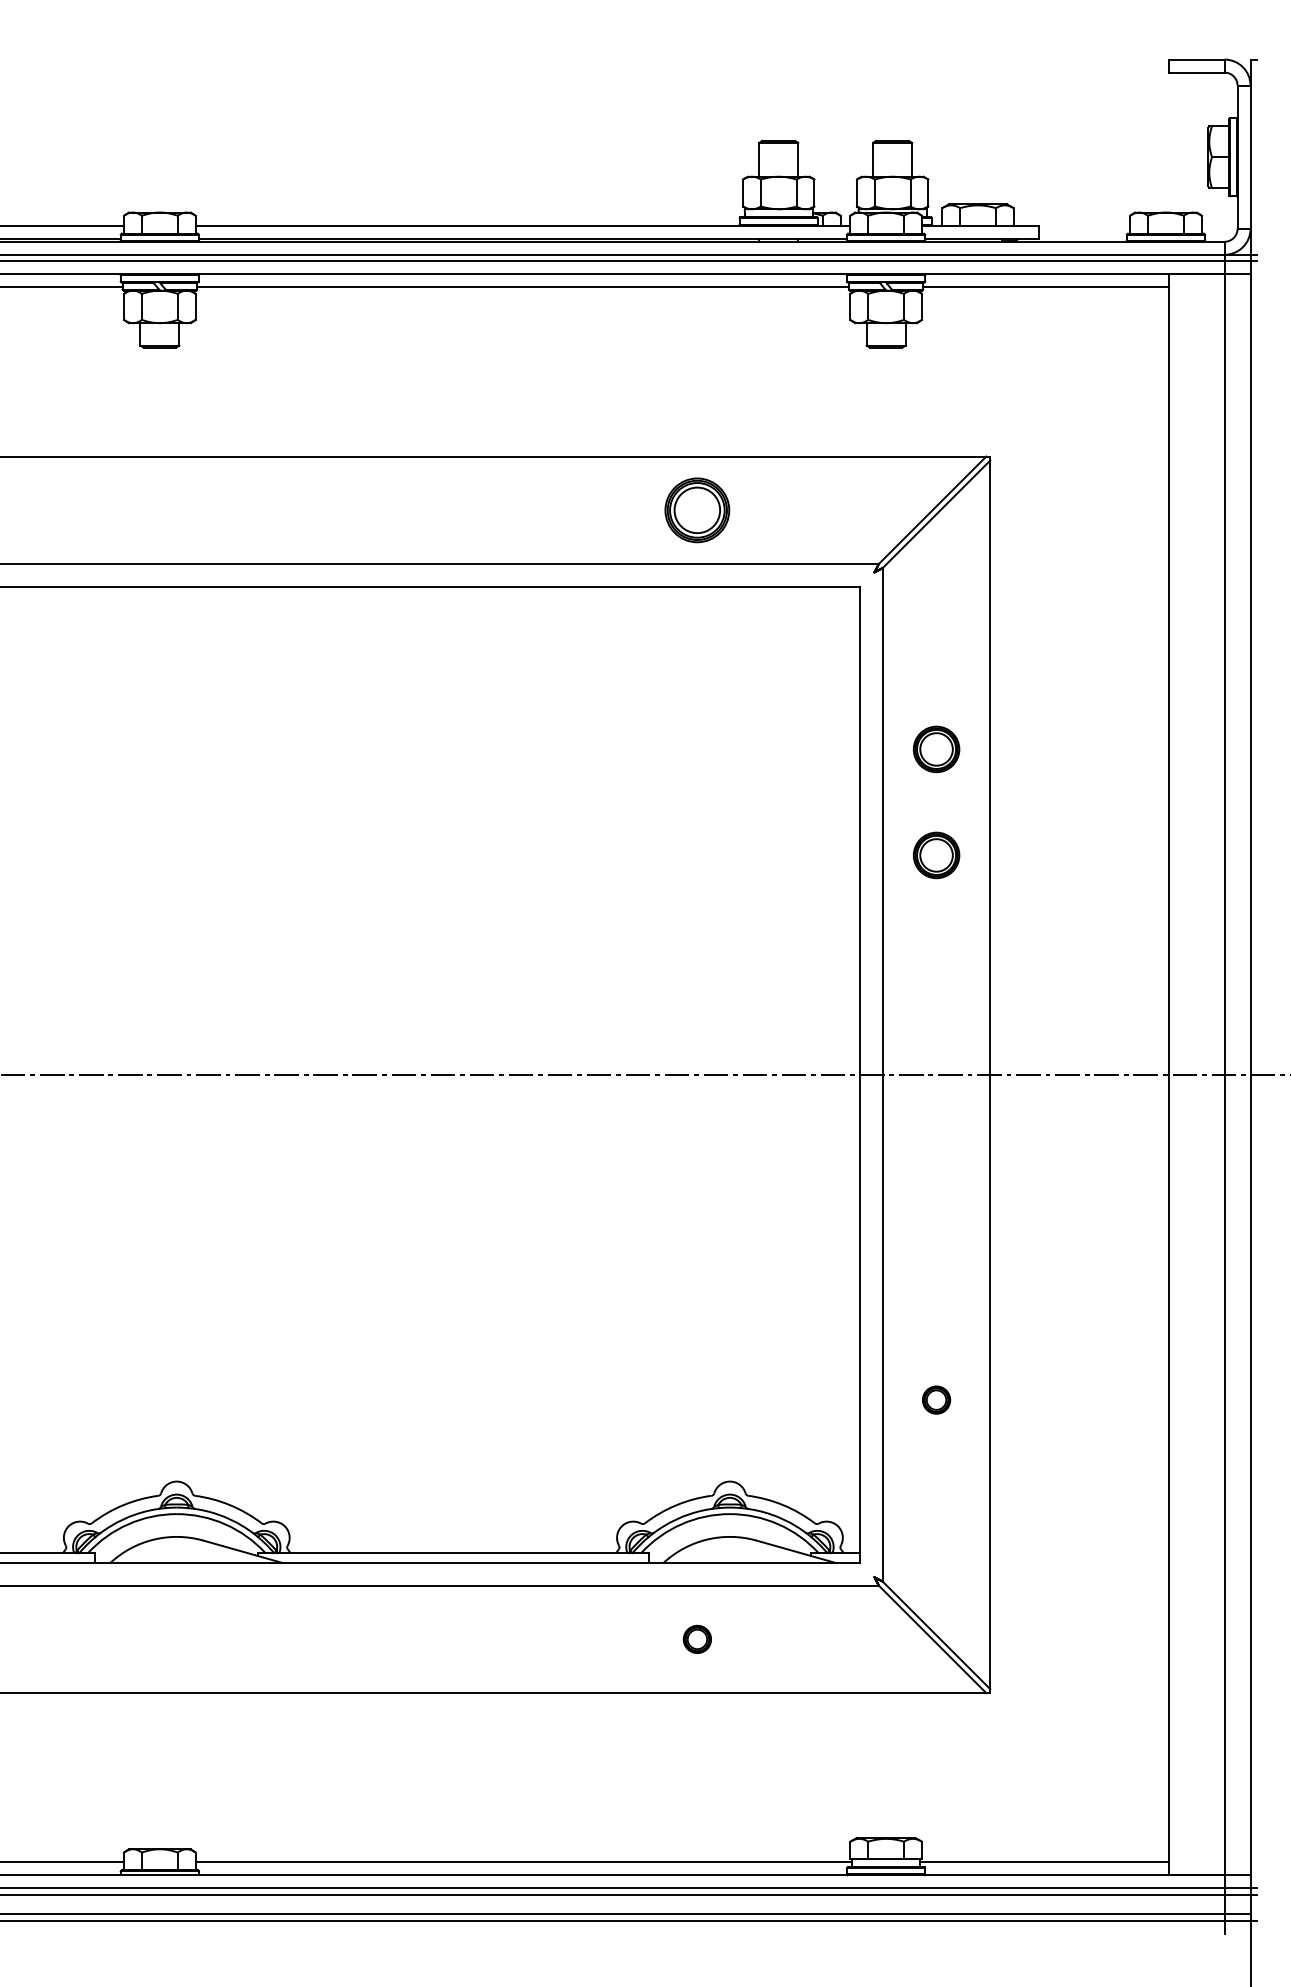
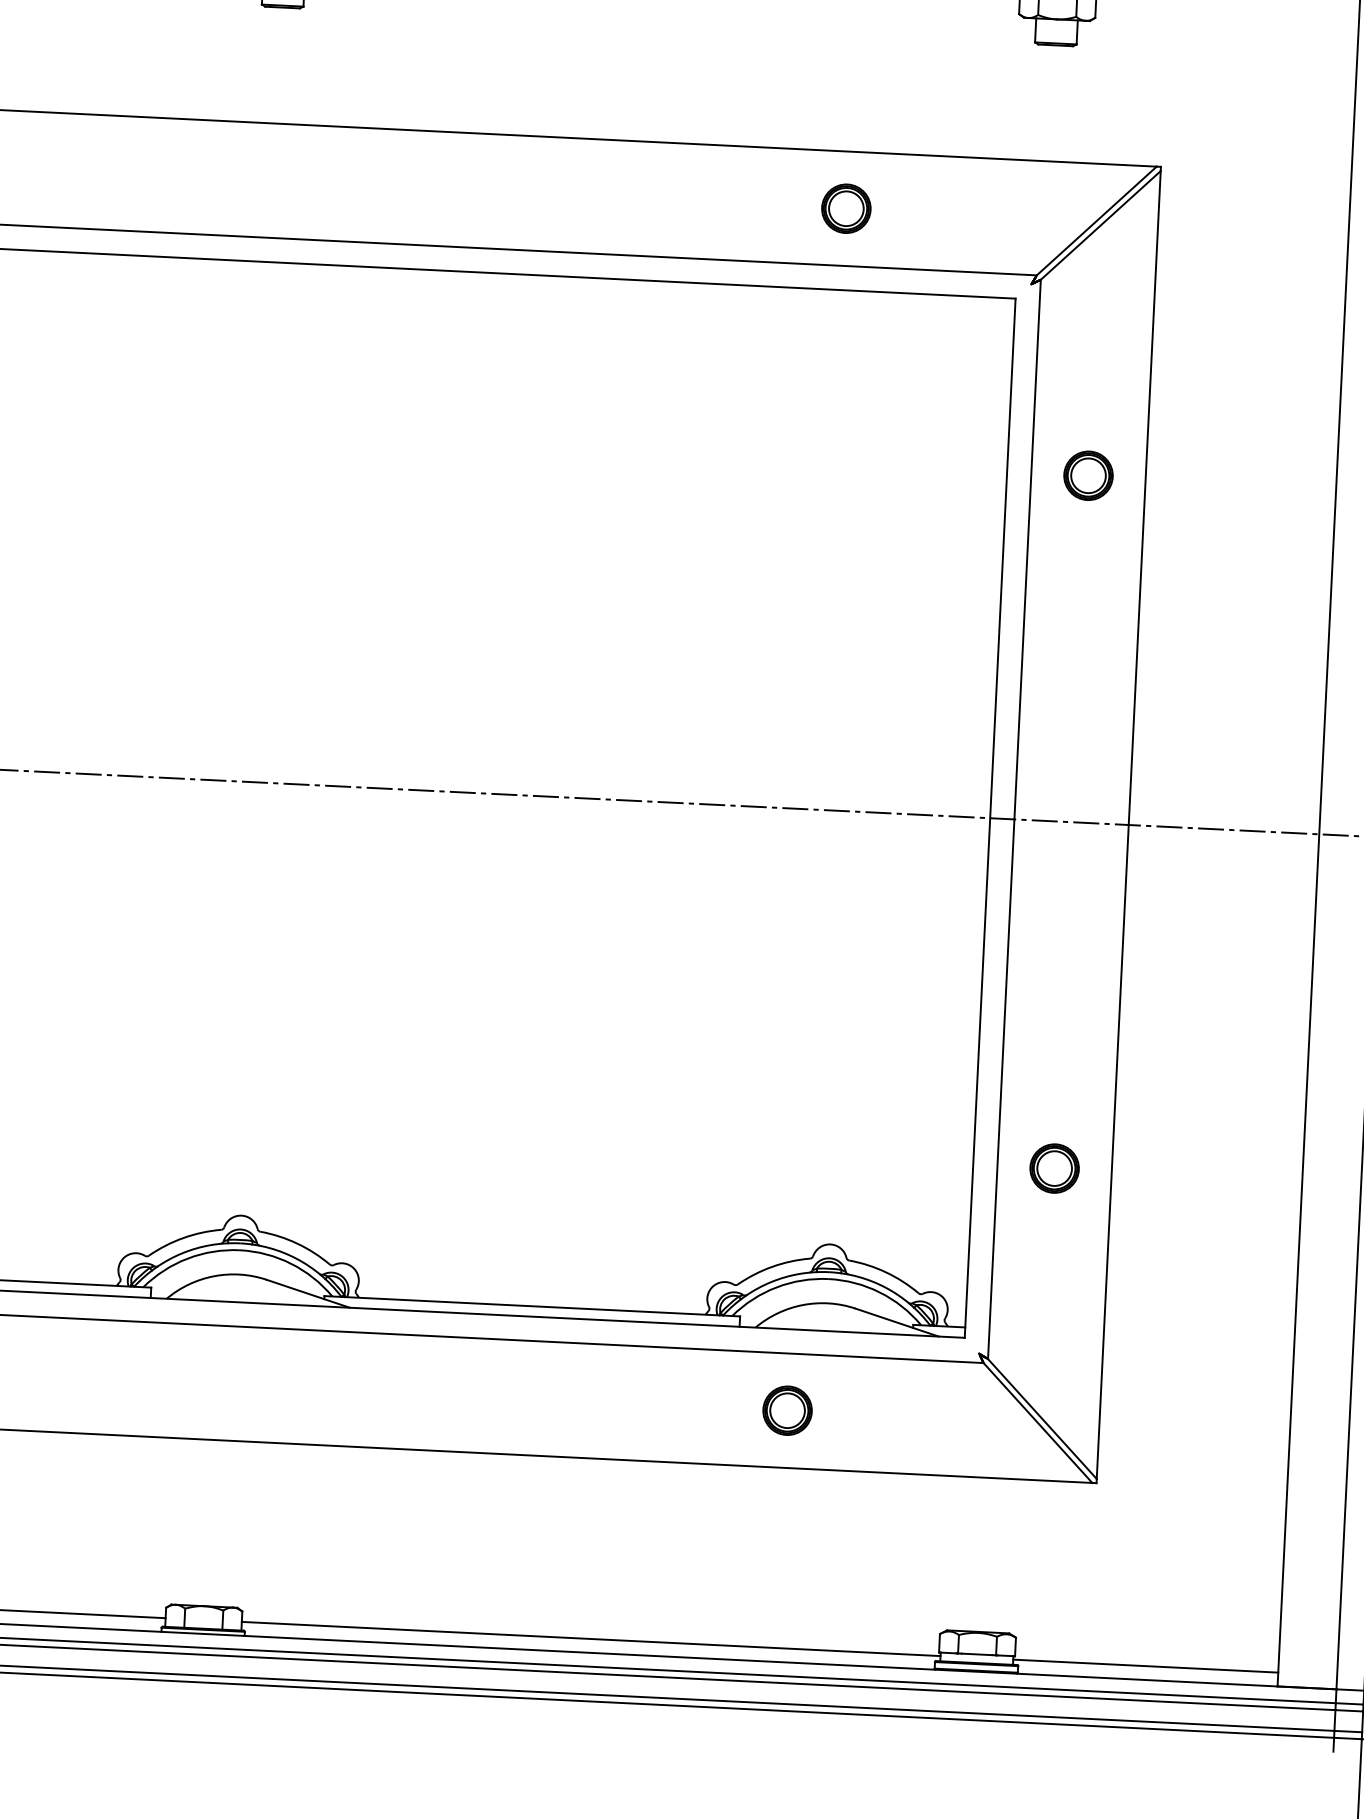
part: (697, 509) -> (846, 207), size x0.71
part: (936, 855) -> (1082, 588), removed
part: (936, 1399) -> (1054, 1167), size x1.67
part: (697, 1639) -> (787, 1410), size x1.67

